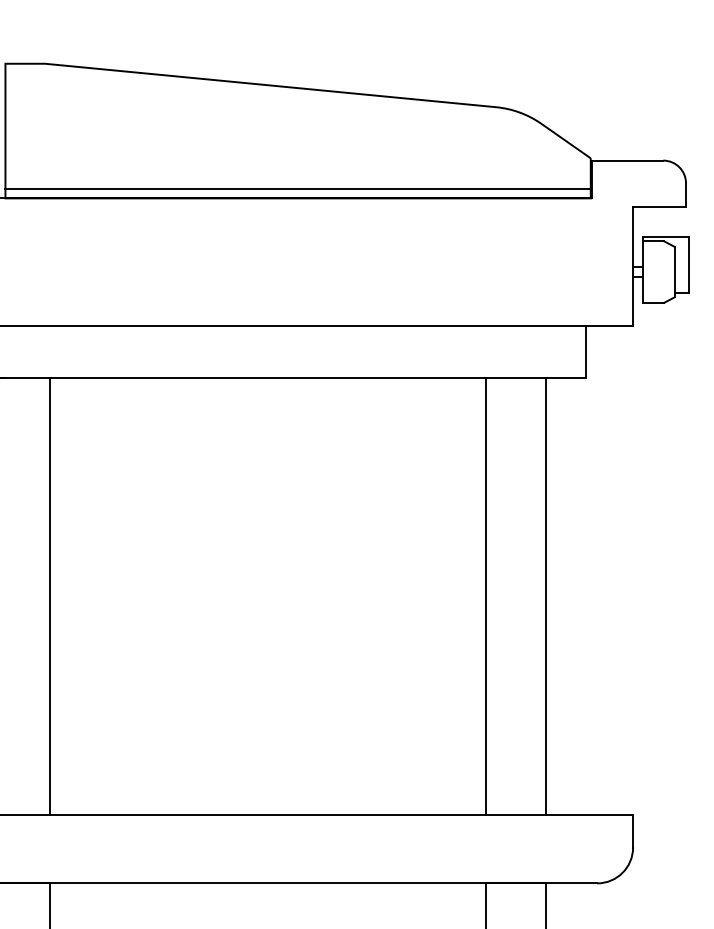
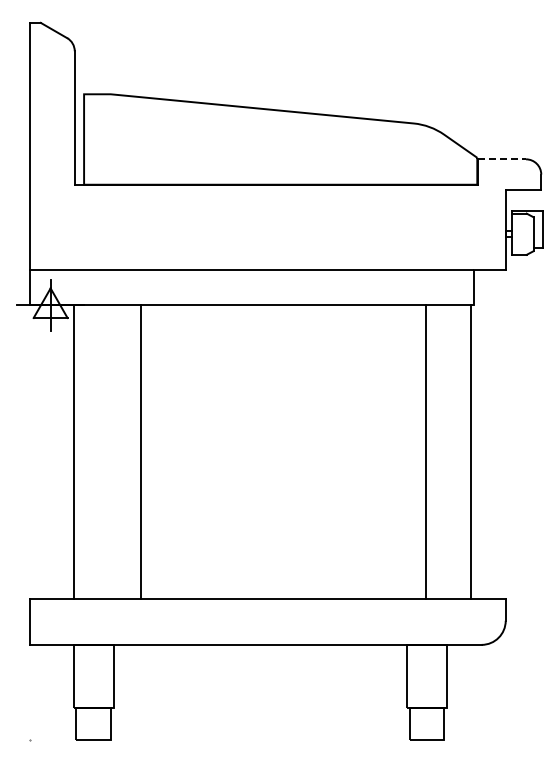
line: (628, 160) -> (502, 159), solid -> dashed
line: (297, 189) -> (280, 178), removed
line: (49, 595) -> (140, 451), moved
line: (485, 595) -> (425, 451), moved
line: (546, 595) -> (471, 451), moved

